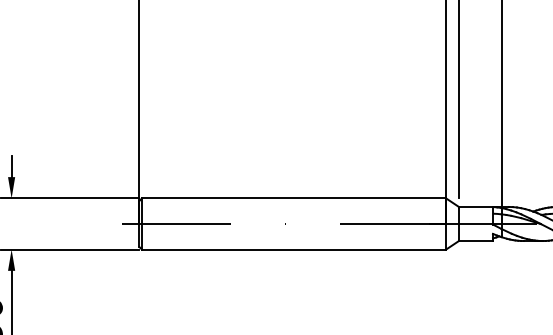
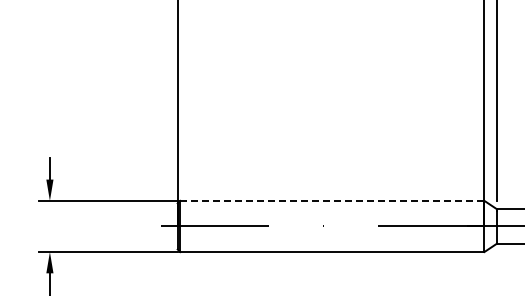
line: (293, 198) -> (331, 200), solid -> dashed

